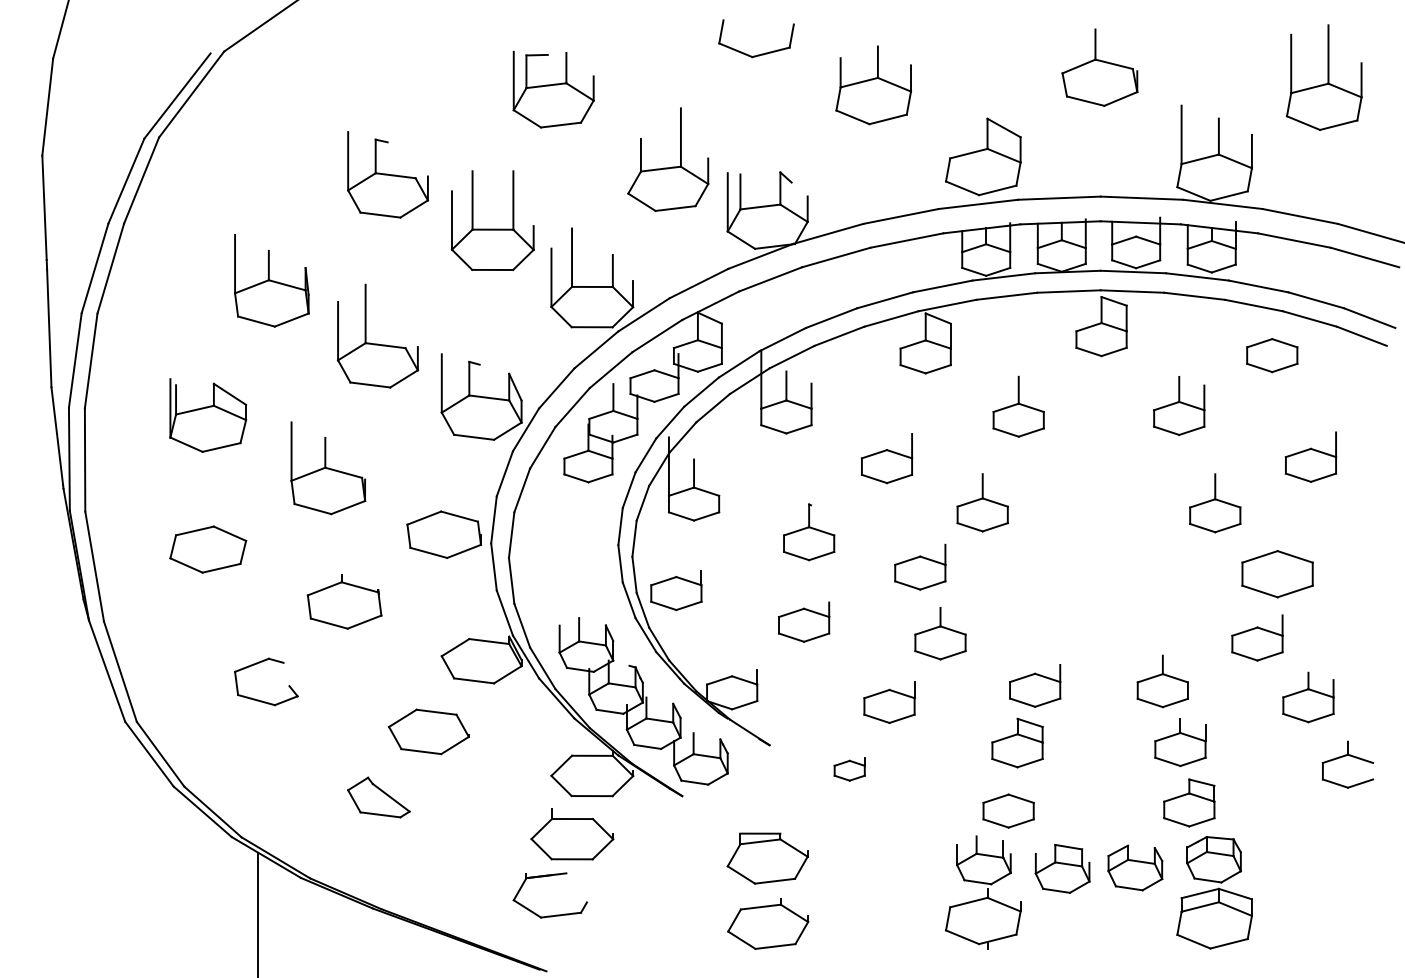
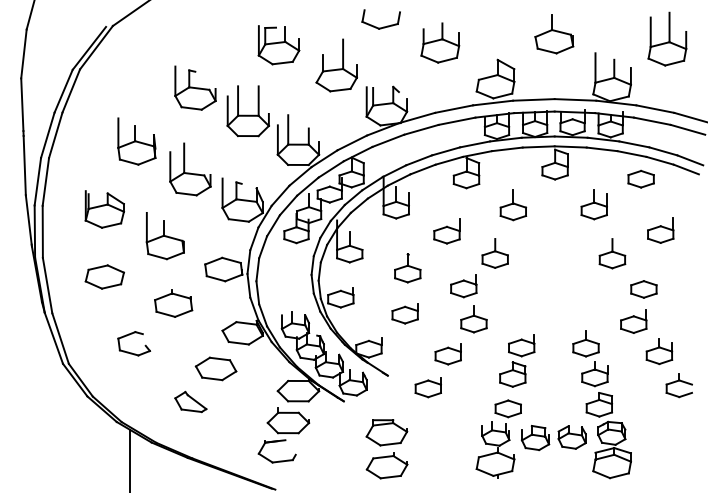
part: (667, 159) -> (336, 65), moved
part: (1276, 574) -> (643, 289), size x0.71
part: (848, 768) -> (427, 387), size x1.67

